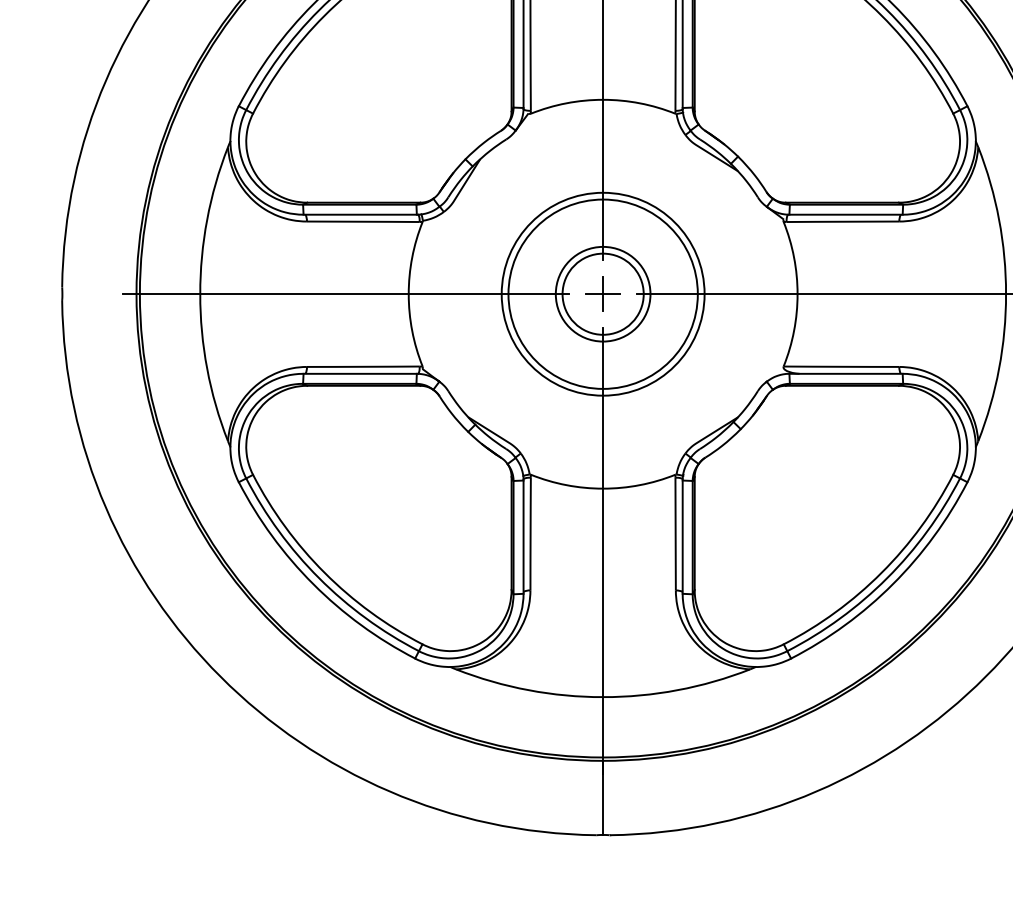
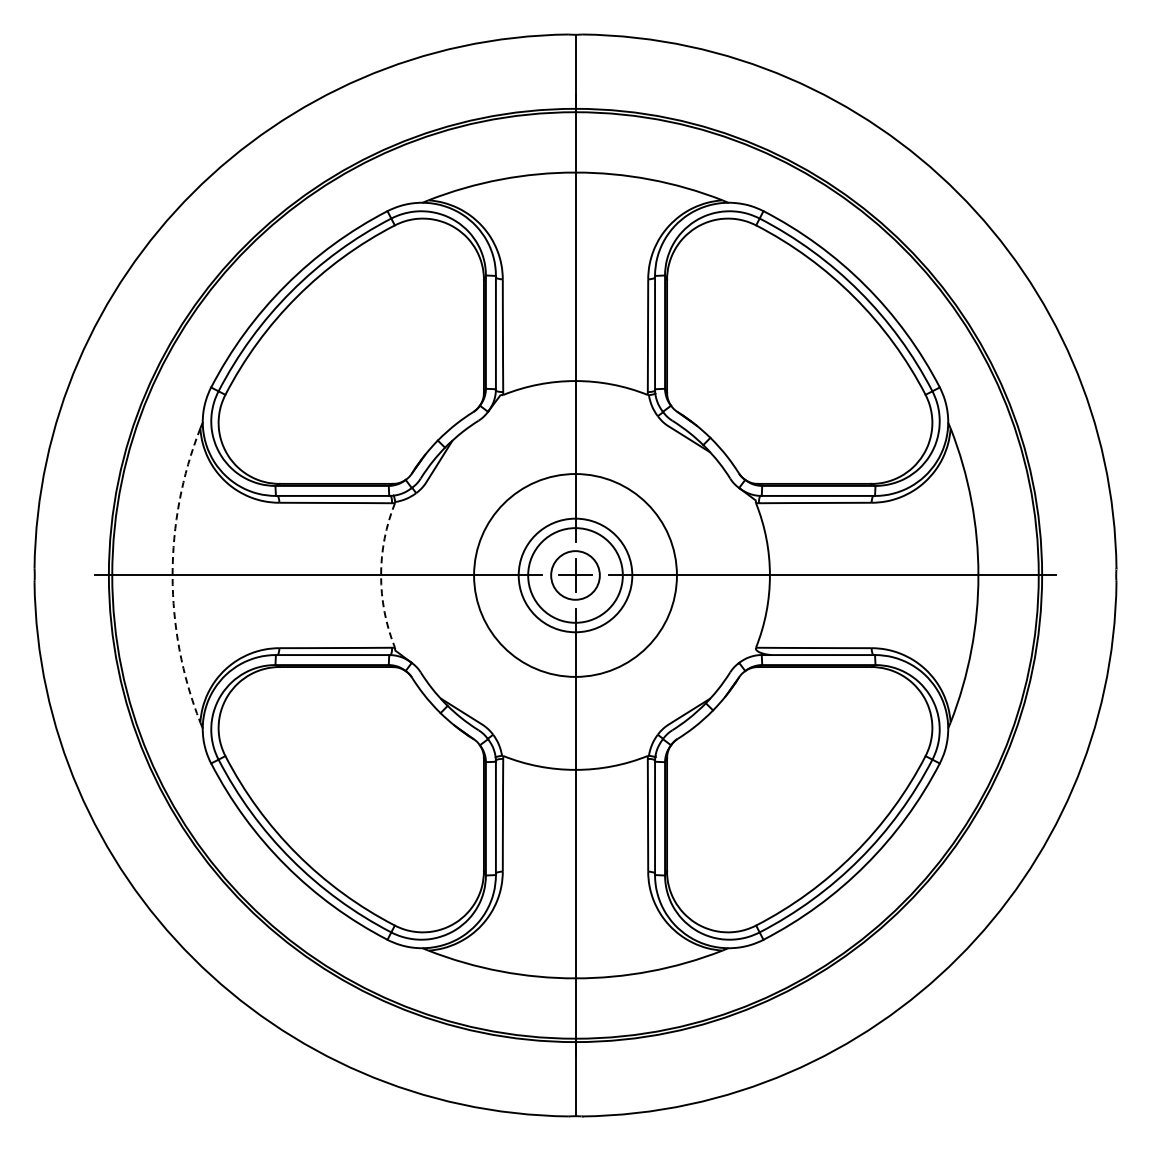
arc: (200, 294) -> (172, 575), solid -> dashed
arc: (409, 294) -> (381, 575), solid -> dashed
circle: (603, 294) -> (575, 575), size x0.6
circle: (603, 294) -> (575, 575), size x0.6

